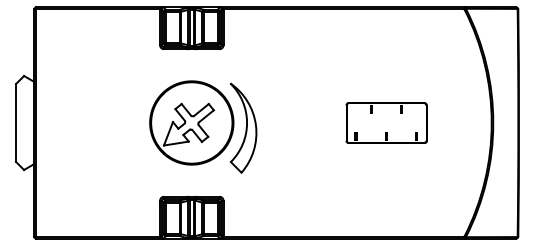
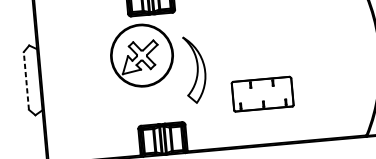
part: (191, 122) -> (141, 55), moved
part: (386, 122) -> (262, 93), moved
line: (16, 123) -> (26, 81), solid -> dashed

